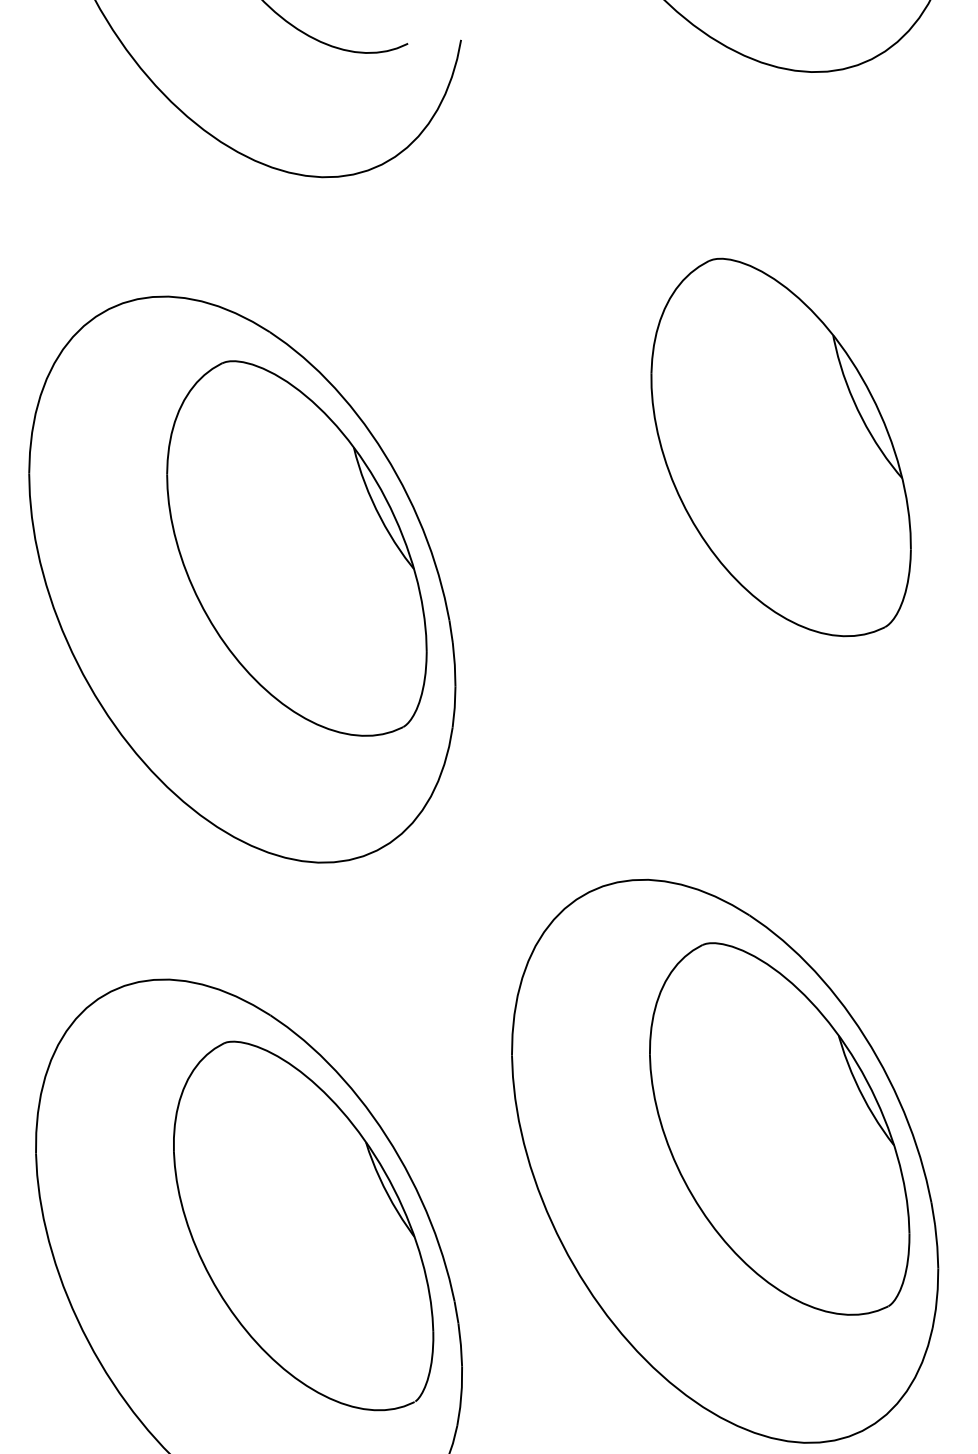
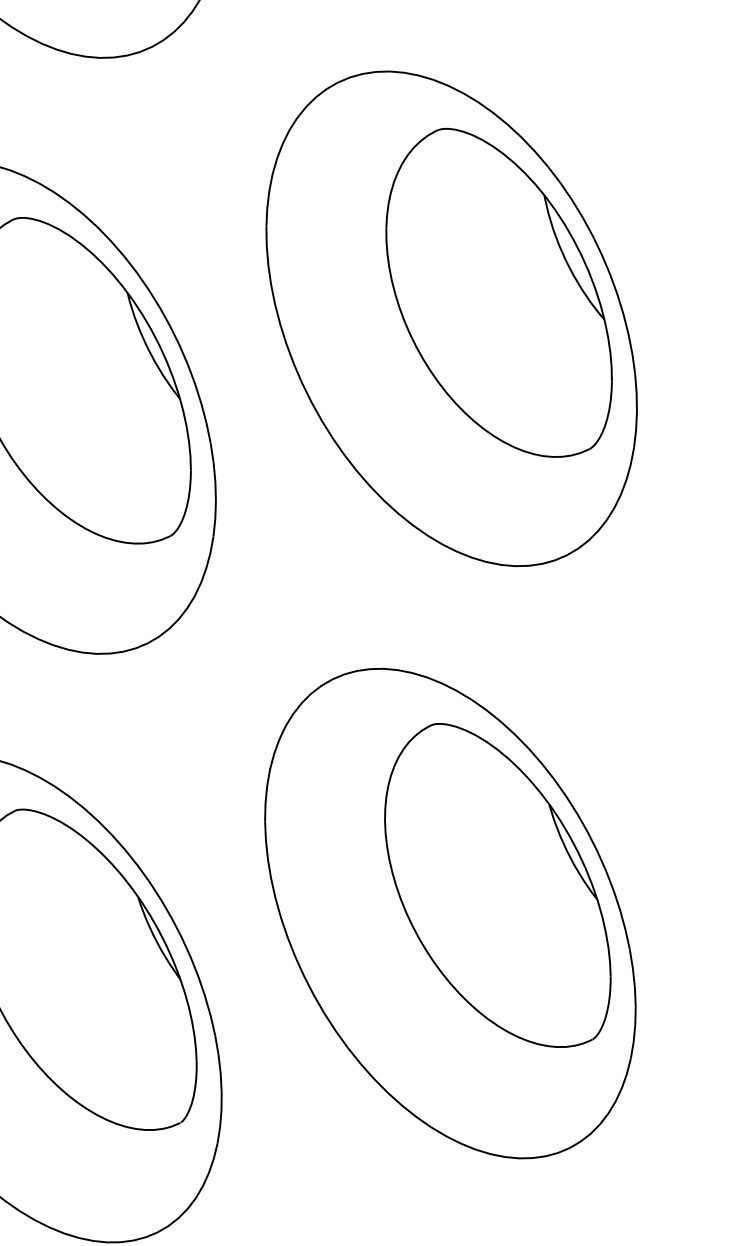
part: (726, 477) -> (451, 318), added

